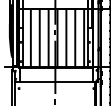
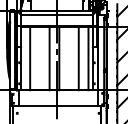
line: (39, 38) -> (39, 58), removed
line: (66, 38) -> (69, 58), removed

